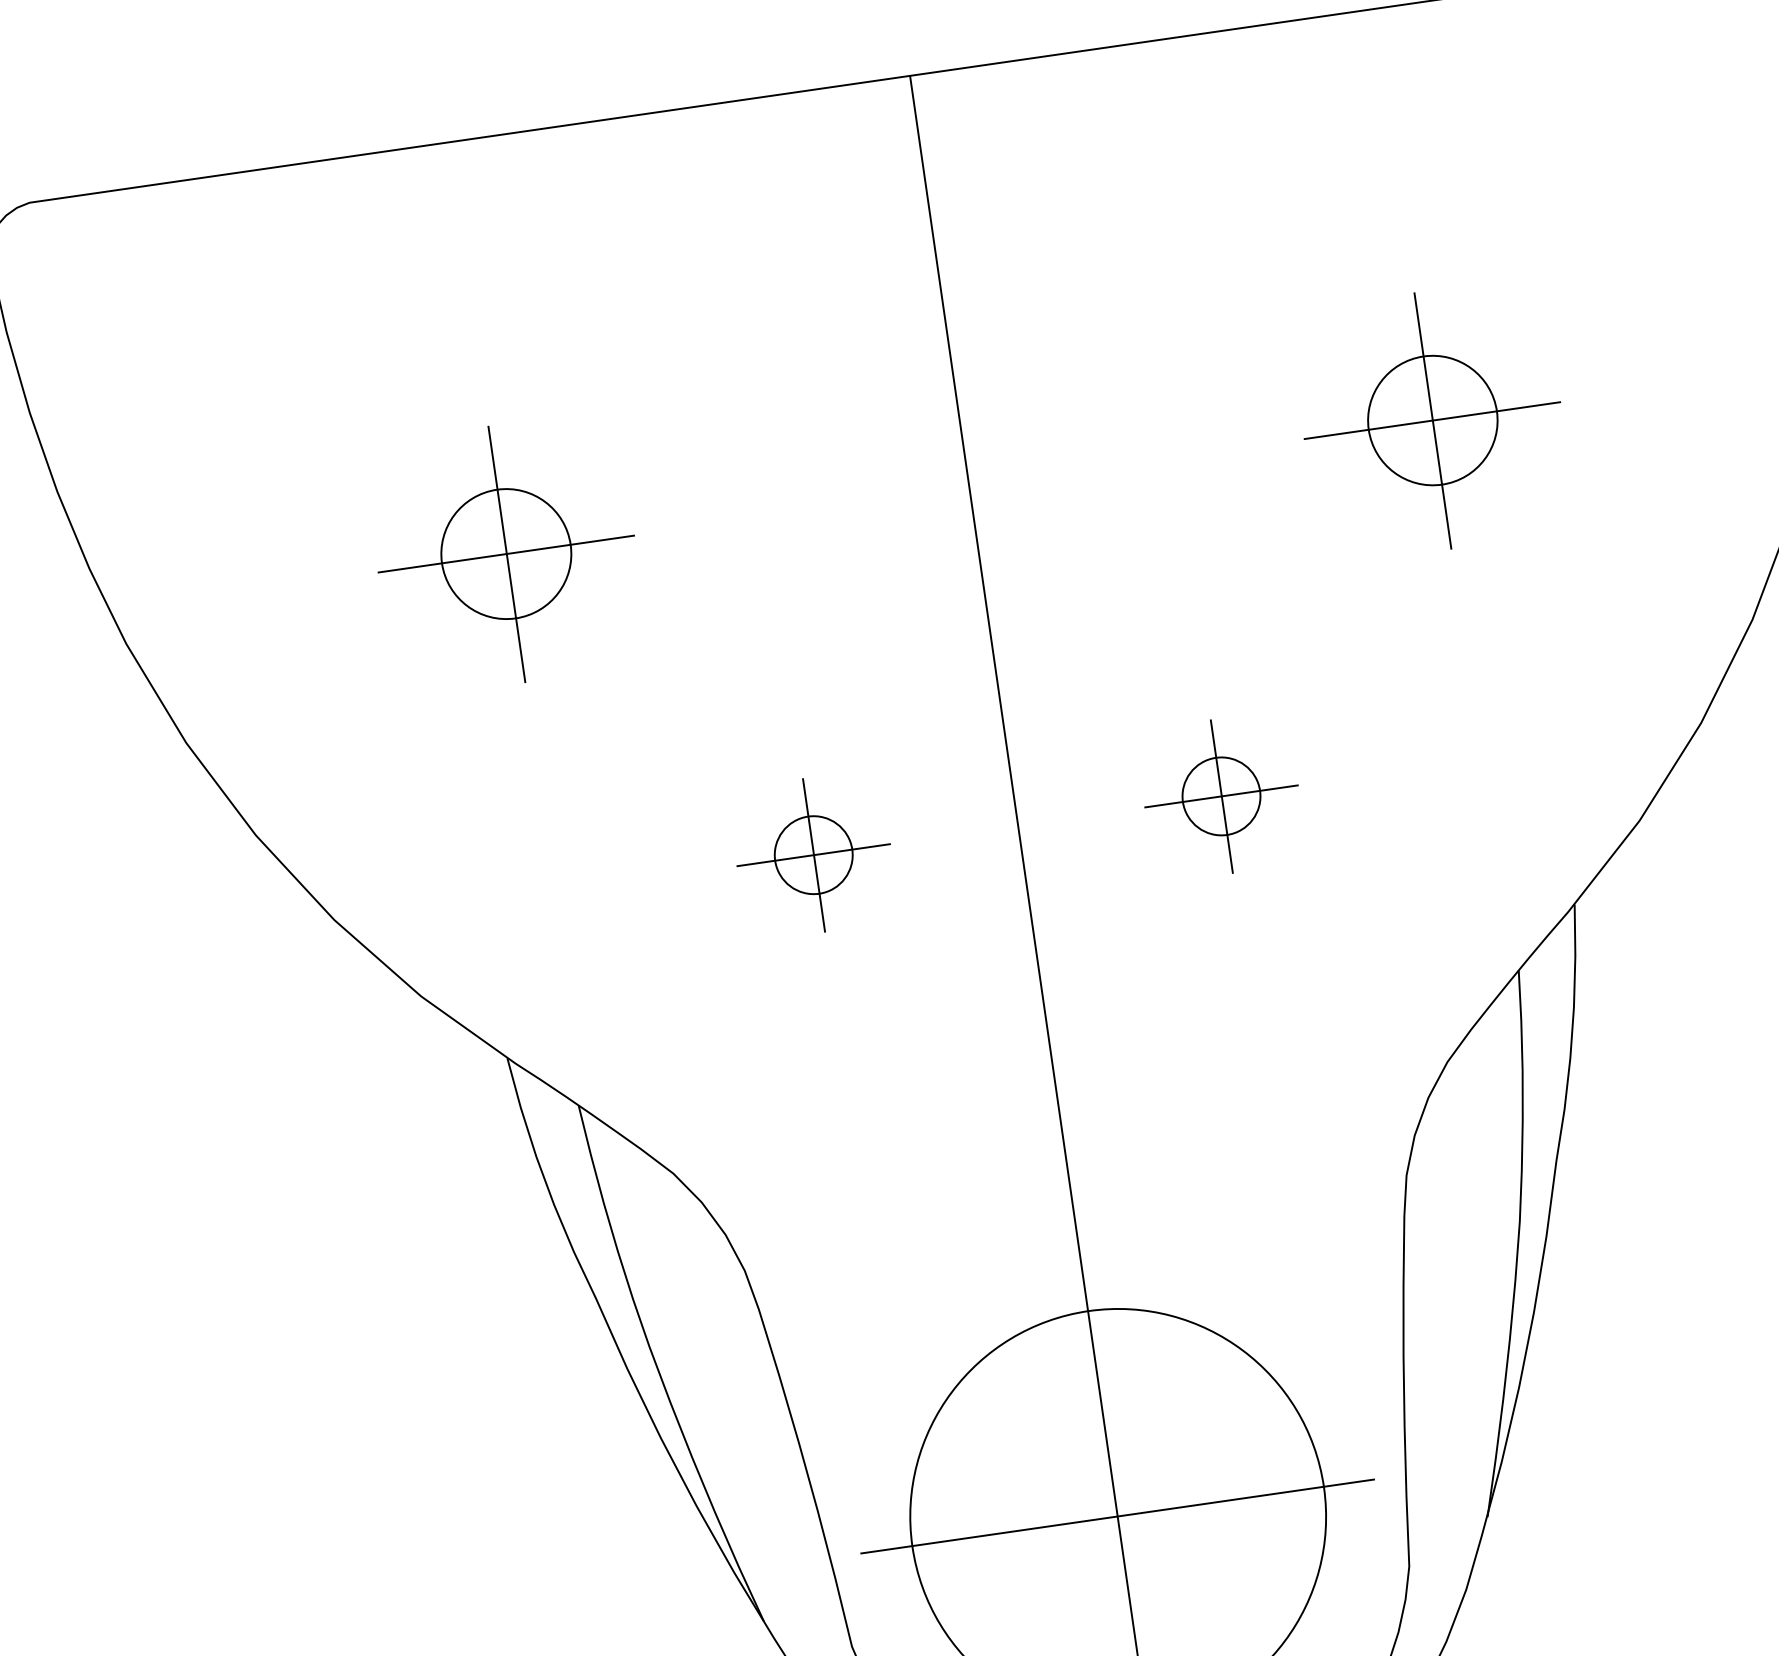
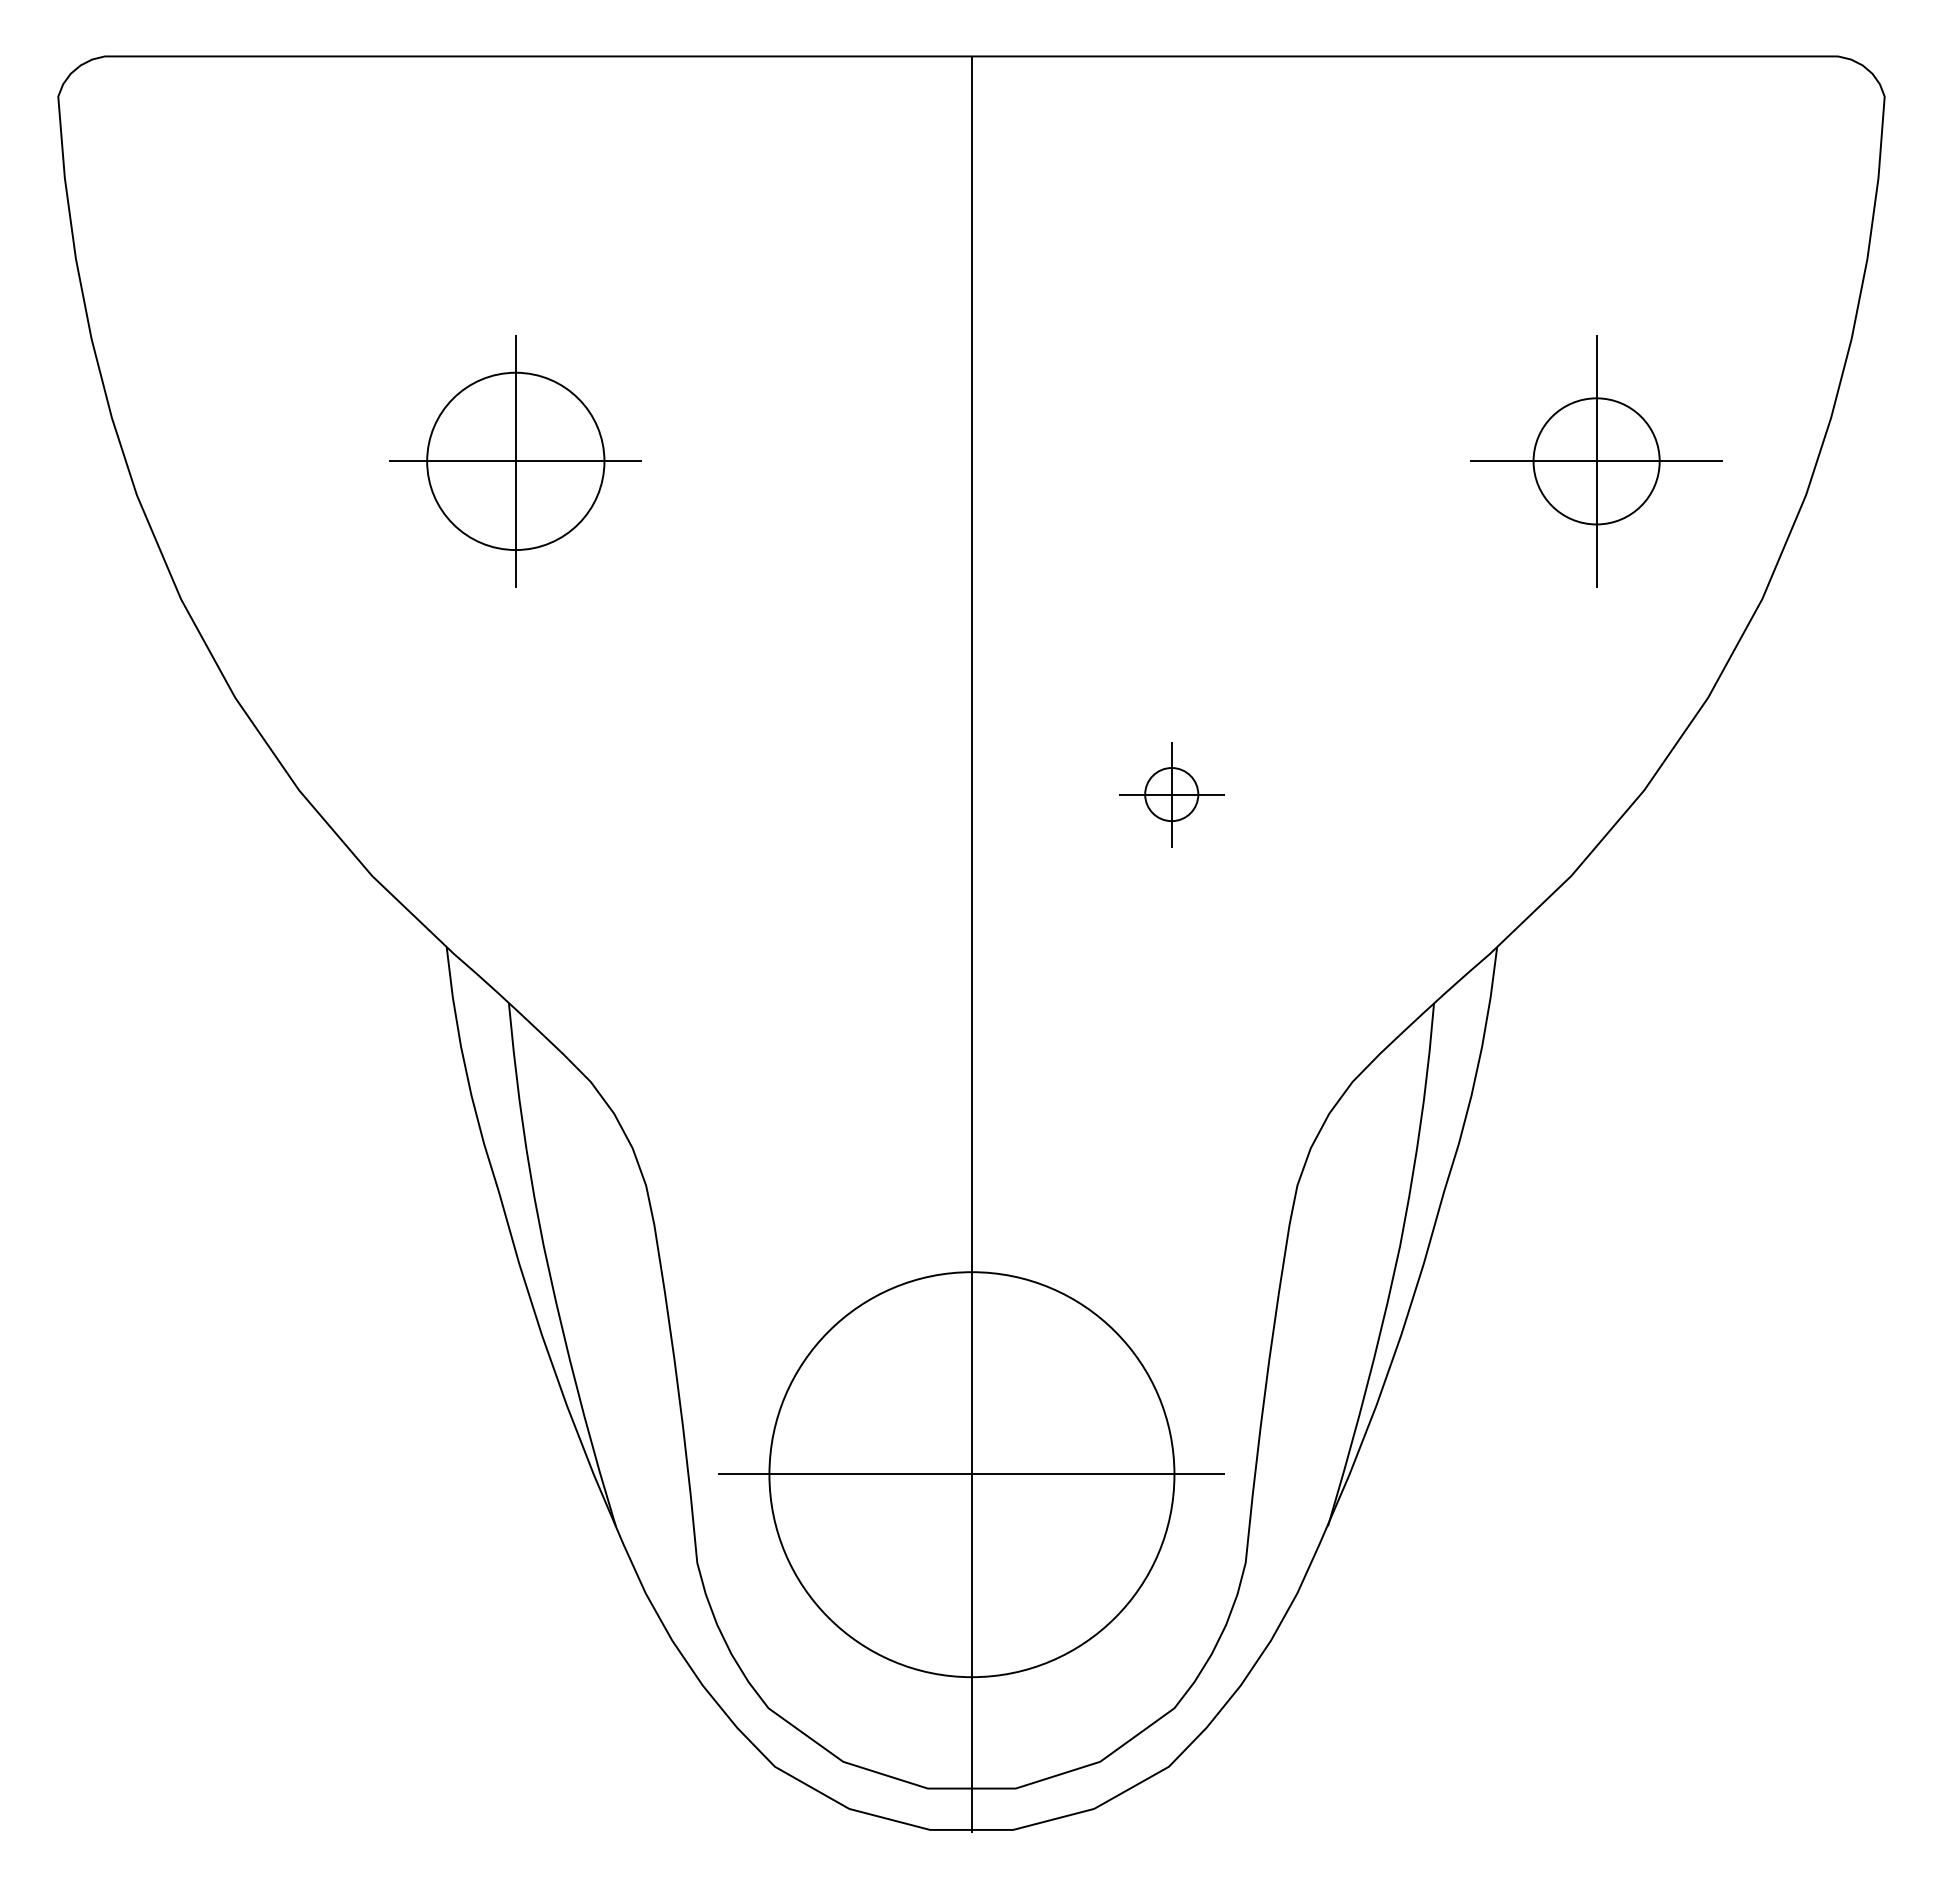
part: (1432, 420) -> (1596, 461), moved
circle: (506, 554) -> (515, 461), size x1.4
part: (1221, 796) -> (1171, 794), size x0.7
part: (812, 855) -> (769, 794), removed

